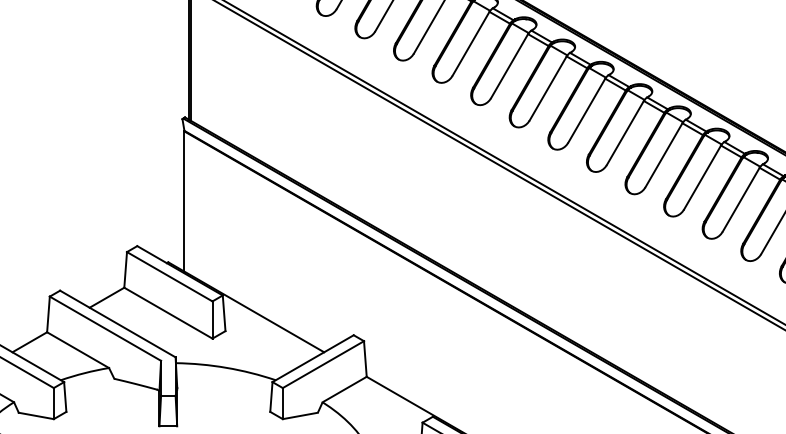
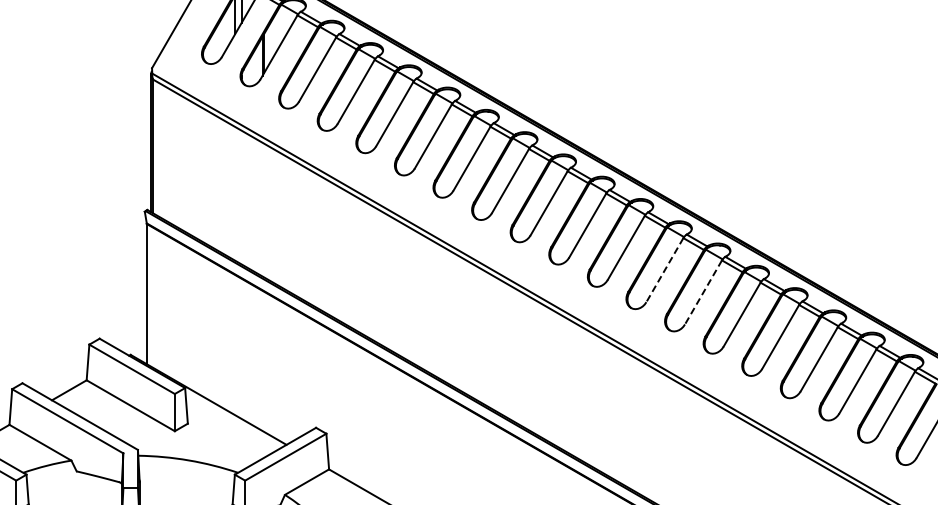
line: (702, 177) -> (664, 270), solid -> dashed
line: (741, 199) -> (703, 292), solid -> dashed

